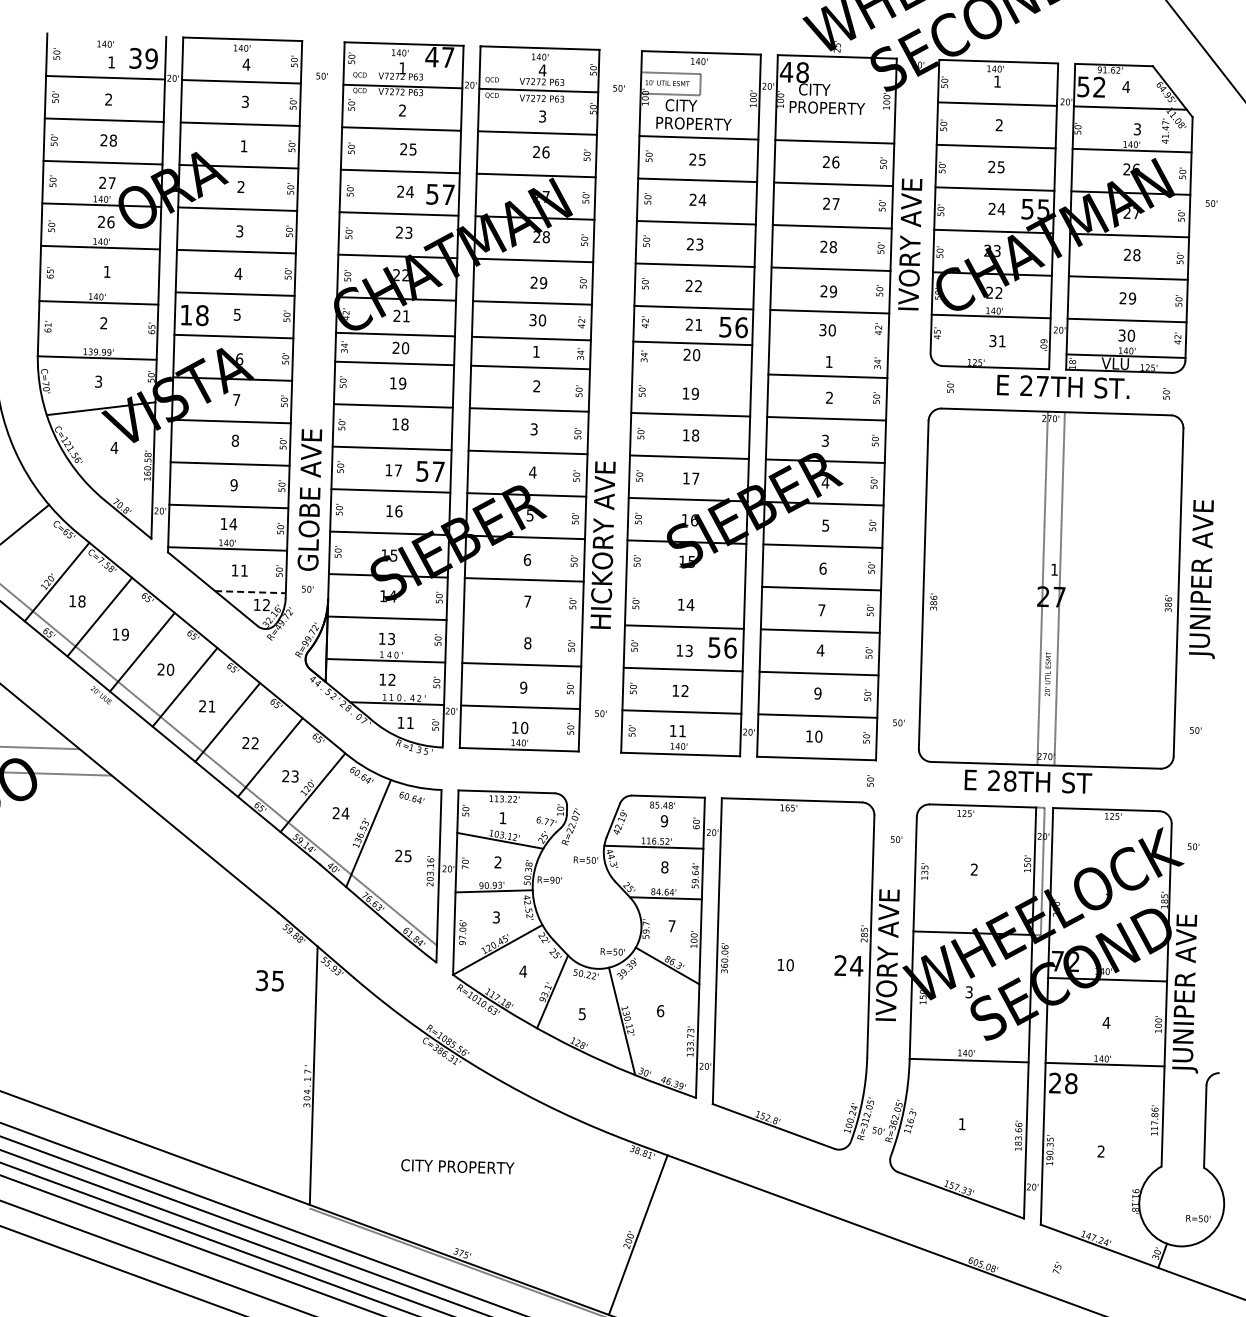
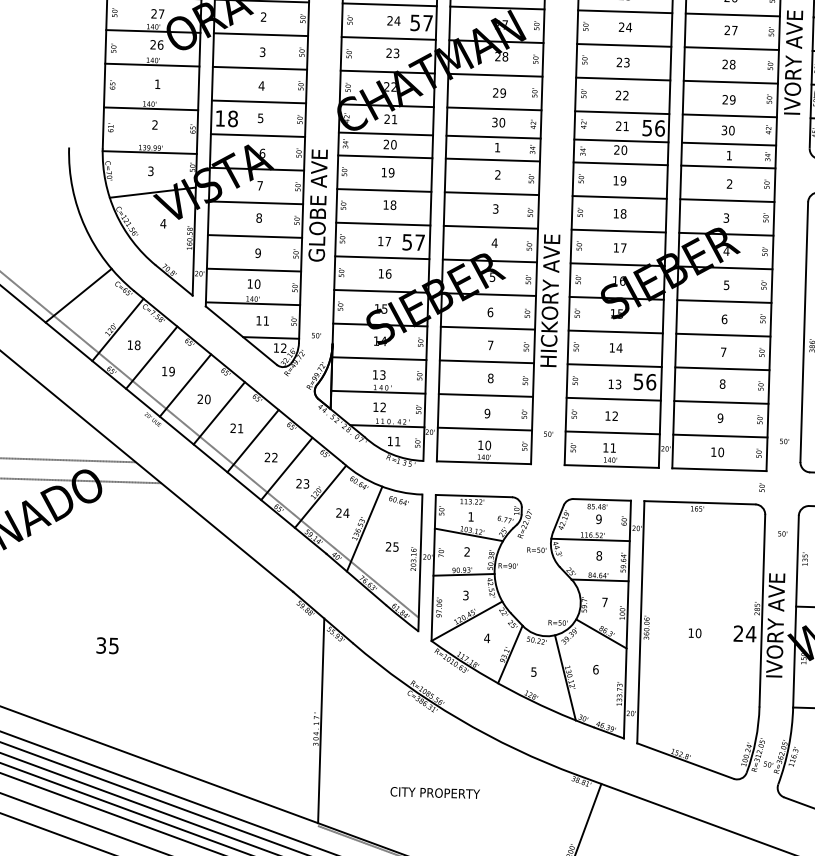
line: (828, 347) -> (728, 144), added
line: (691, 372) -> (620, 163), added
text: (309, 499) -> (317, 205), moved
text: (233, 524) -> (257, 284), 14 -> 10
line: (685, 584) -> (615, 331), added
line: (250, 592) -> (271, 338), dashed -> solid
line: (522, 622) -> (486, 361), added
text: (820, 650) -> (722, 384), 4 -> 8
text: (269, 980) -> (107, 645), moved

